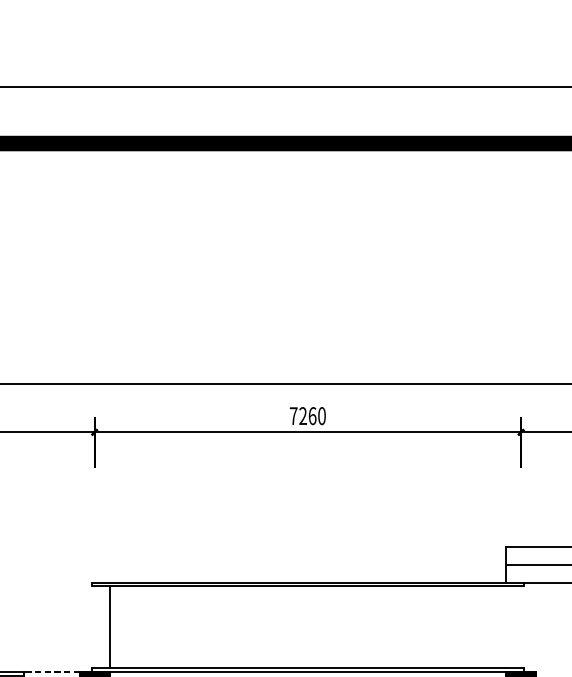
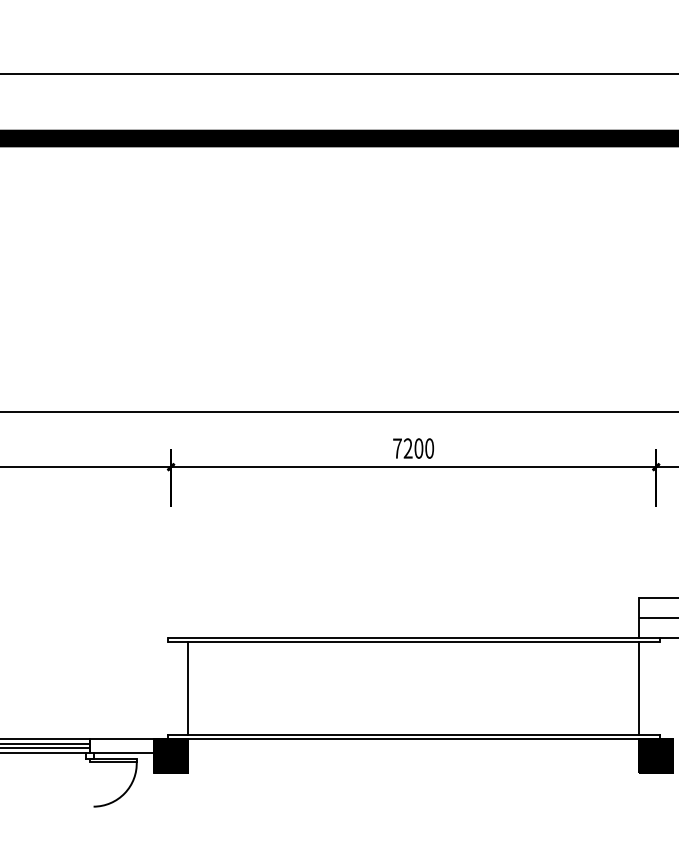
text: (312, 416) -> (418, 448), 7260 -> 7200
line: (506, 627) -> (639, 688), added
line: (51, 671) -> (121, 739), dashed -> solid

